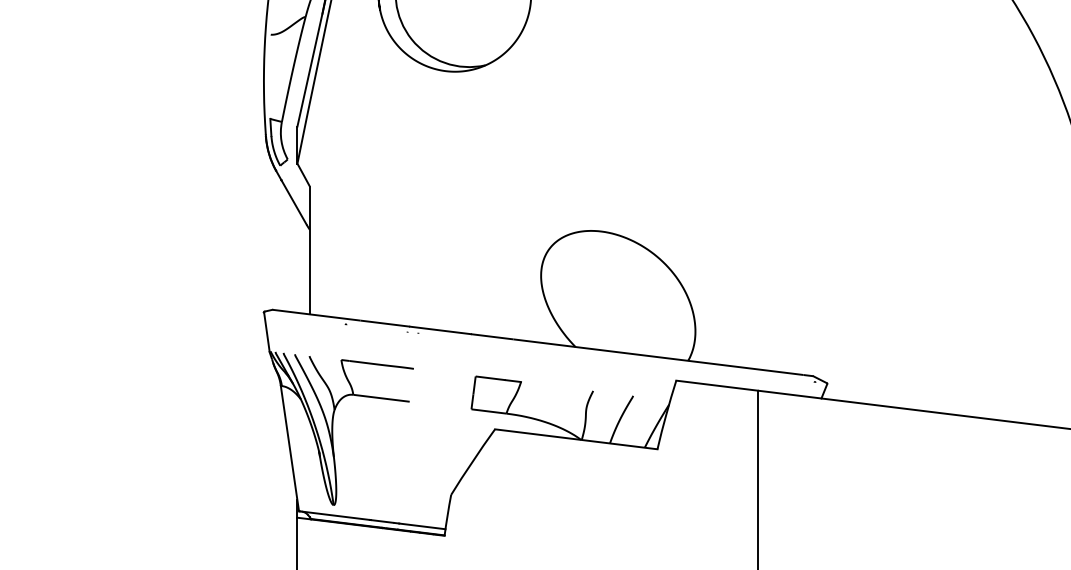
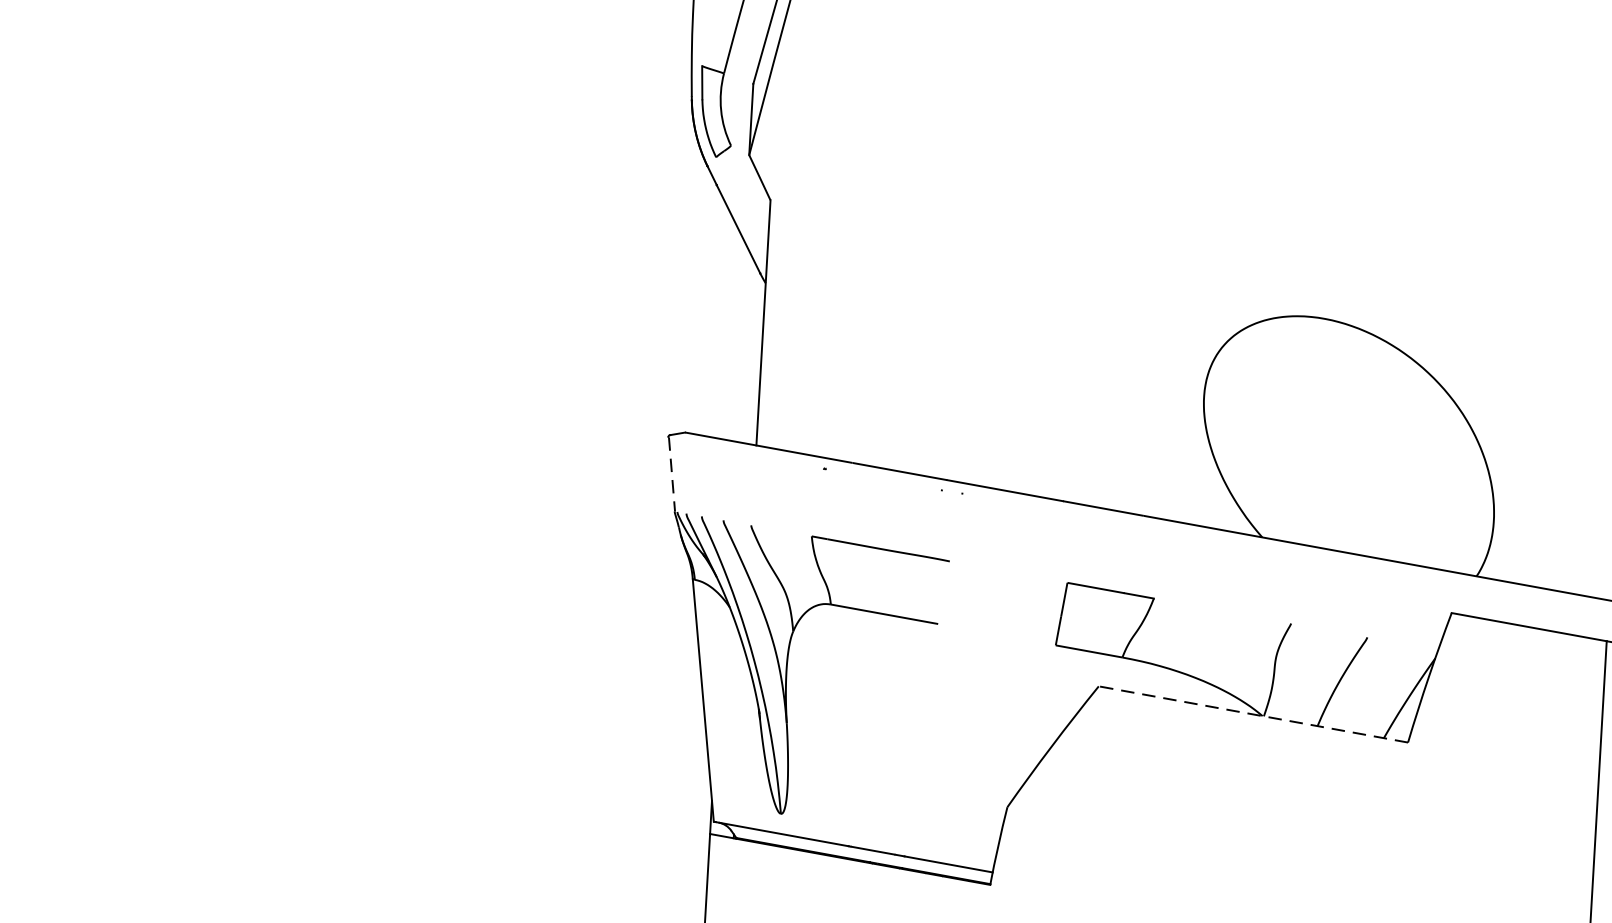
line: (266, 332) -> (671, 475), solid -> dashed
line: (576, 439) -> (1253, 714), solid -> dashed

